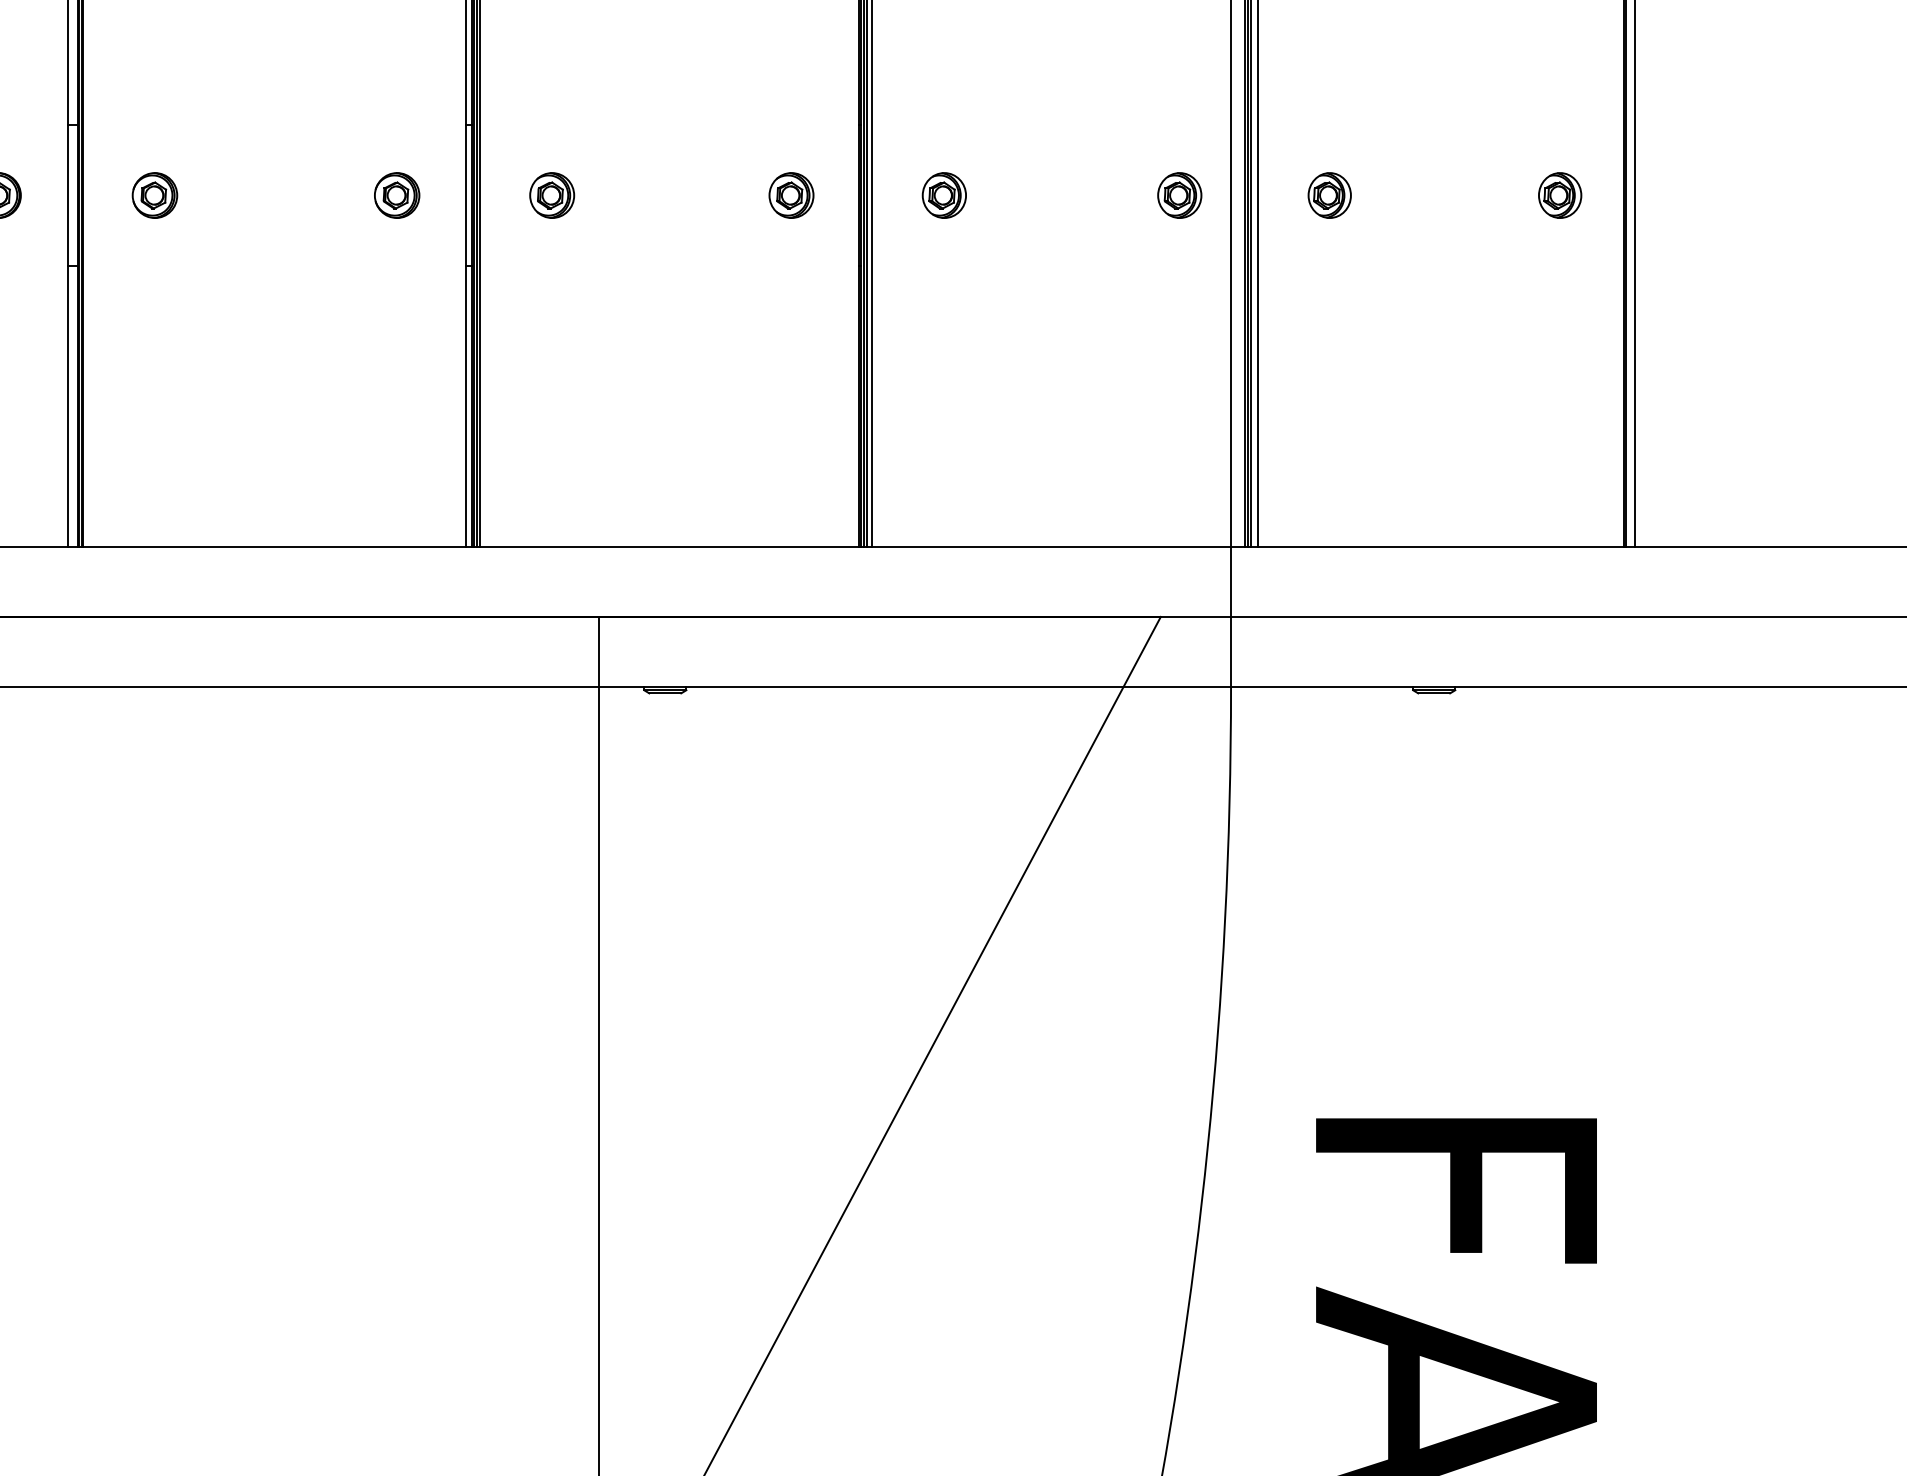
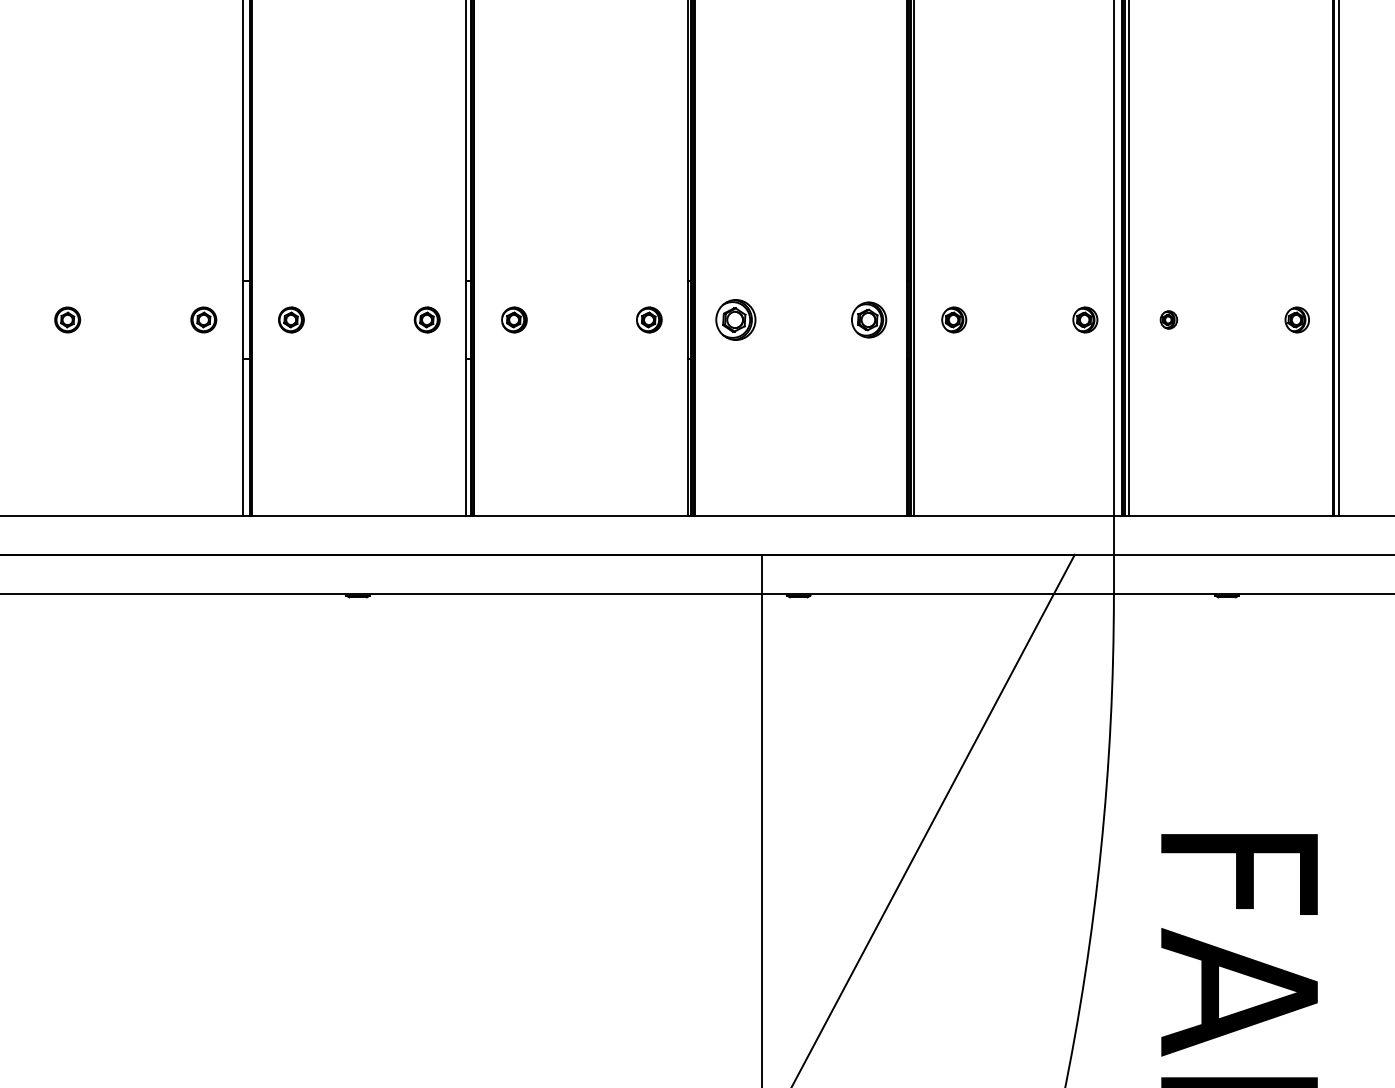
part: (551, 194) -> (735, 319), size x1.6
part: (790, 194) -> (868, 319), size x1.4
part: (1328, 194) -> (1168, 319), size x0.7

